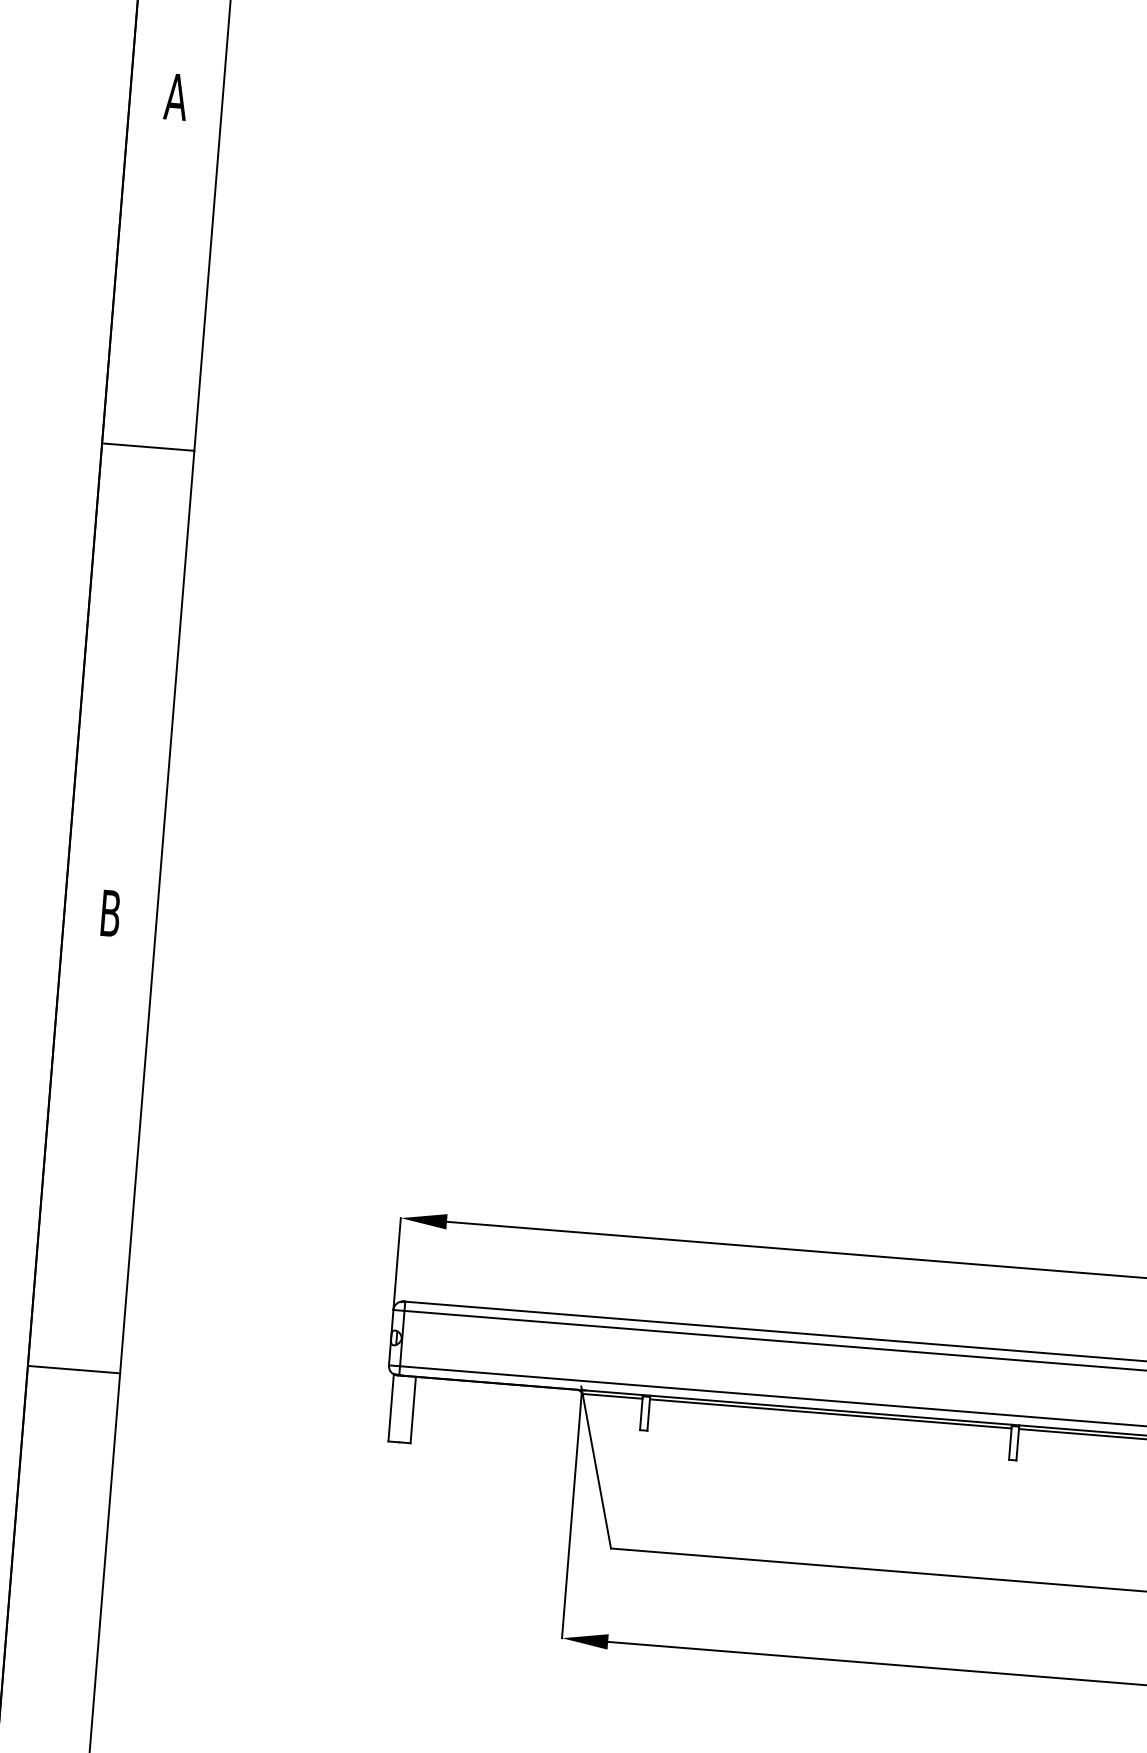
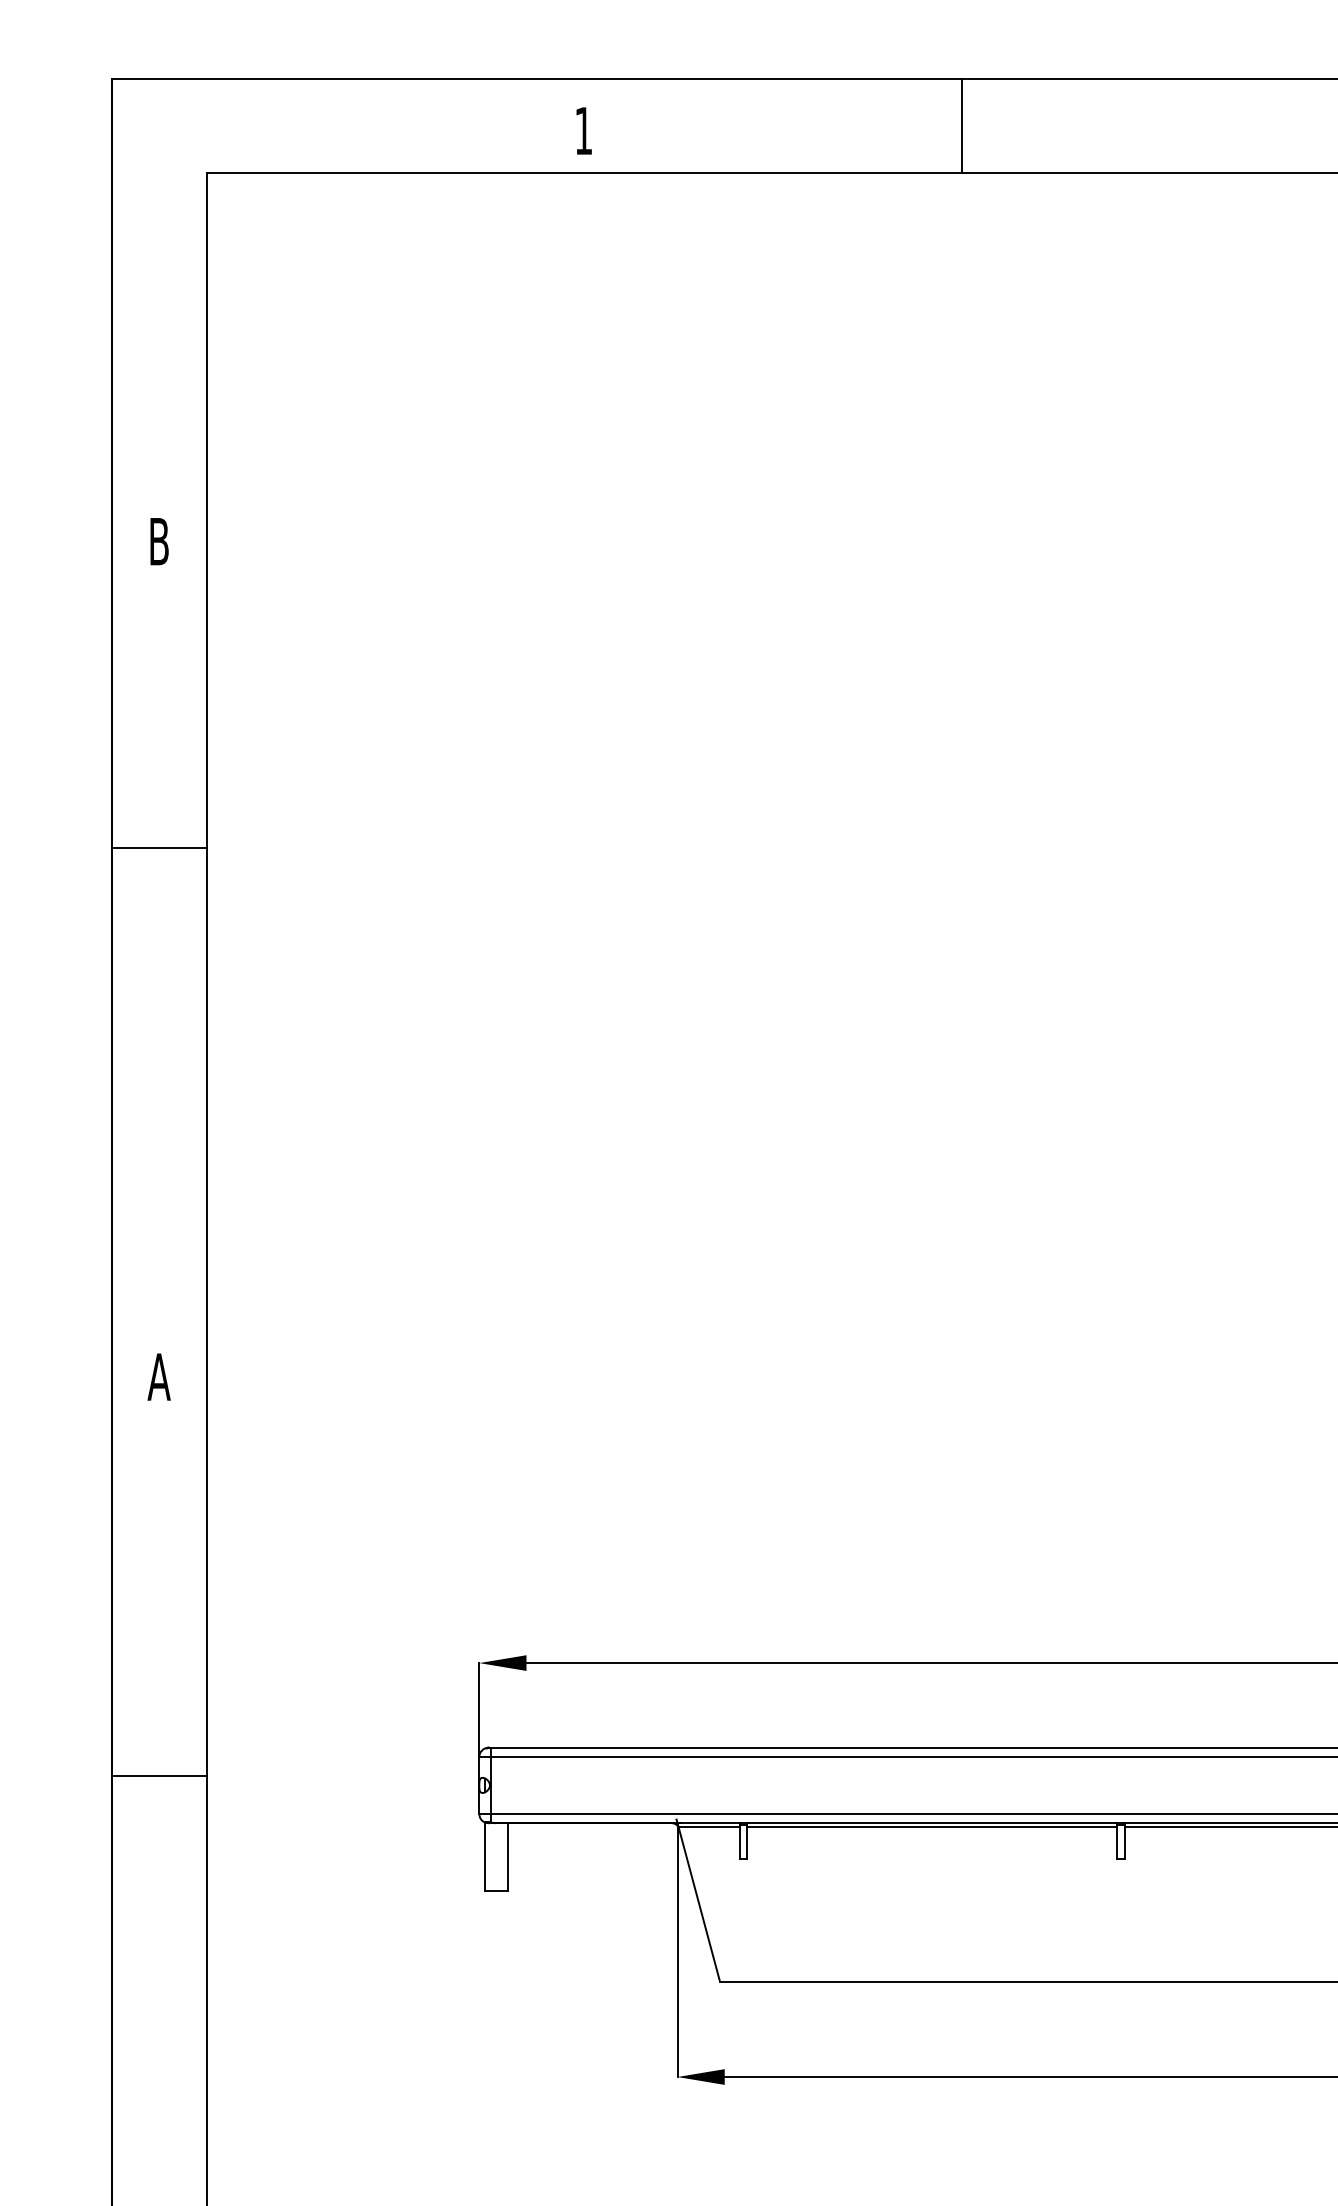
text: (175, 96) -> (158, 541), A -> B
line: (148, 446) -> (159, 847), moved
text: (109, 912) -> (158, 1376), B -> A
line: (74, 1369) -> (159, 1775), moved

